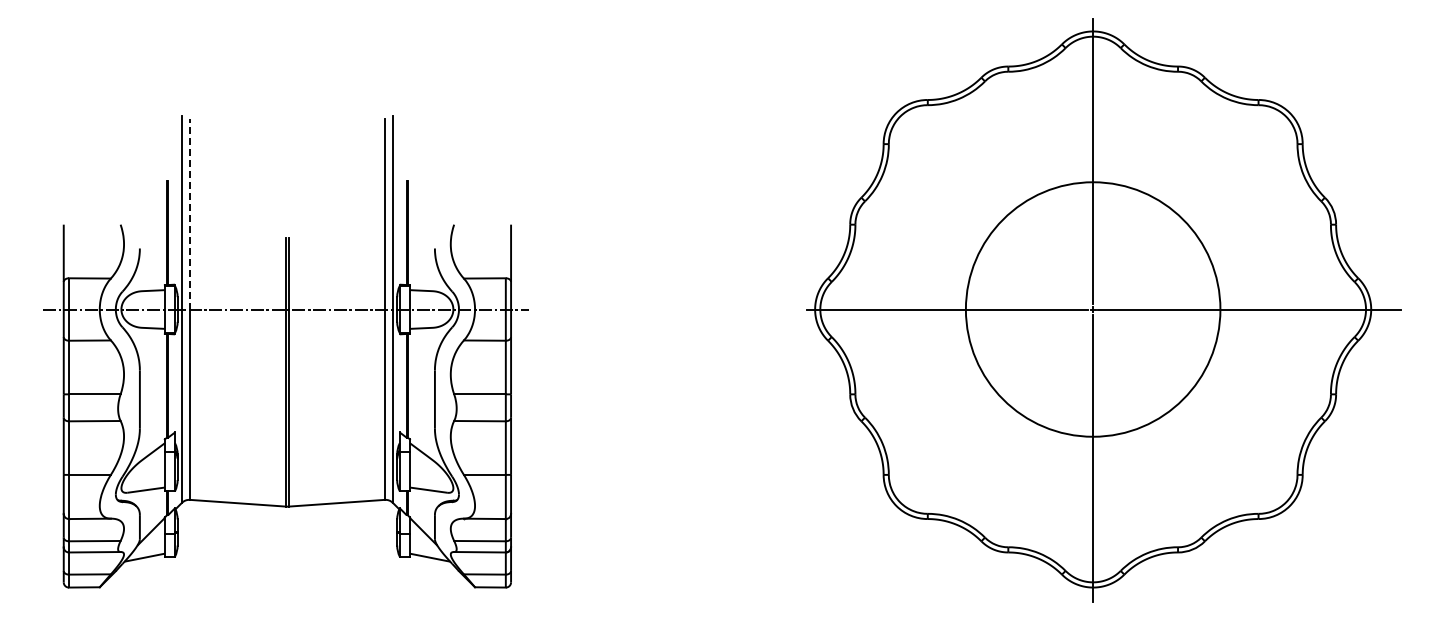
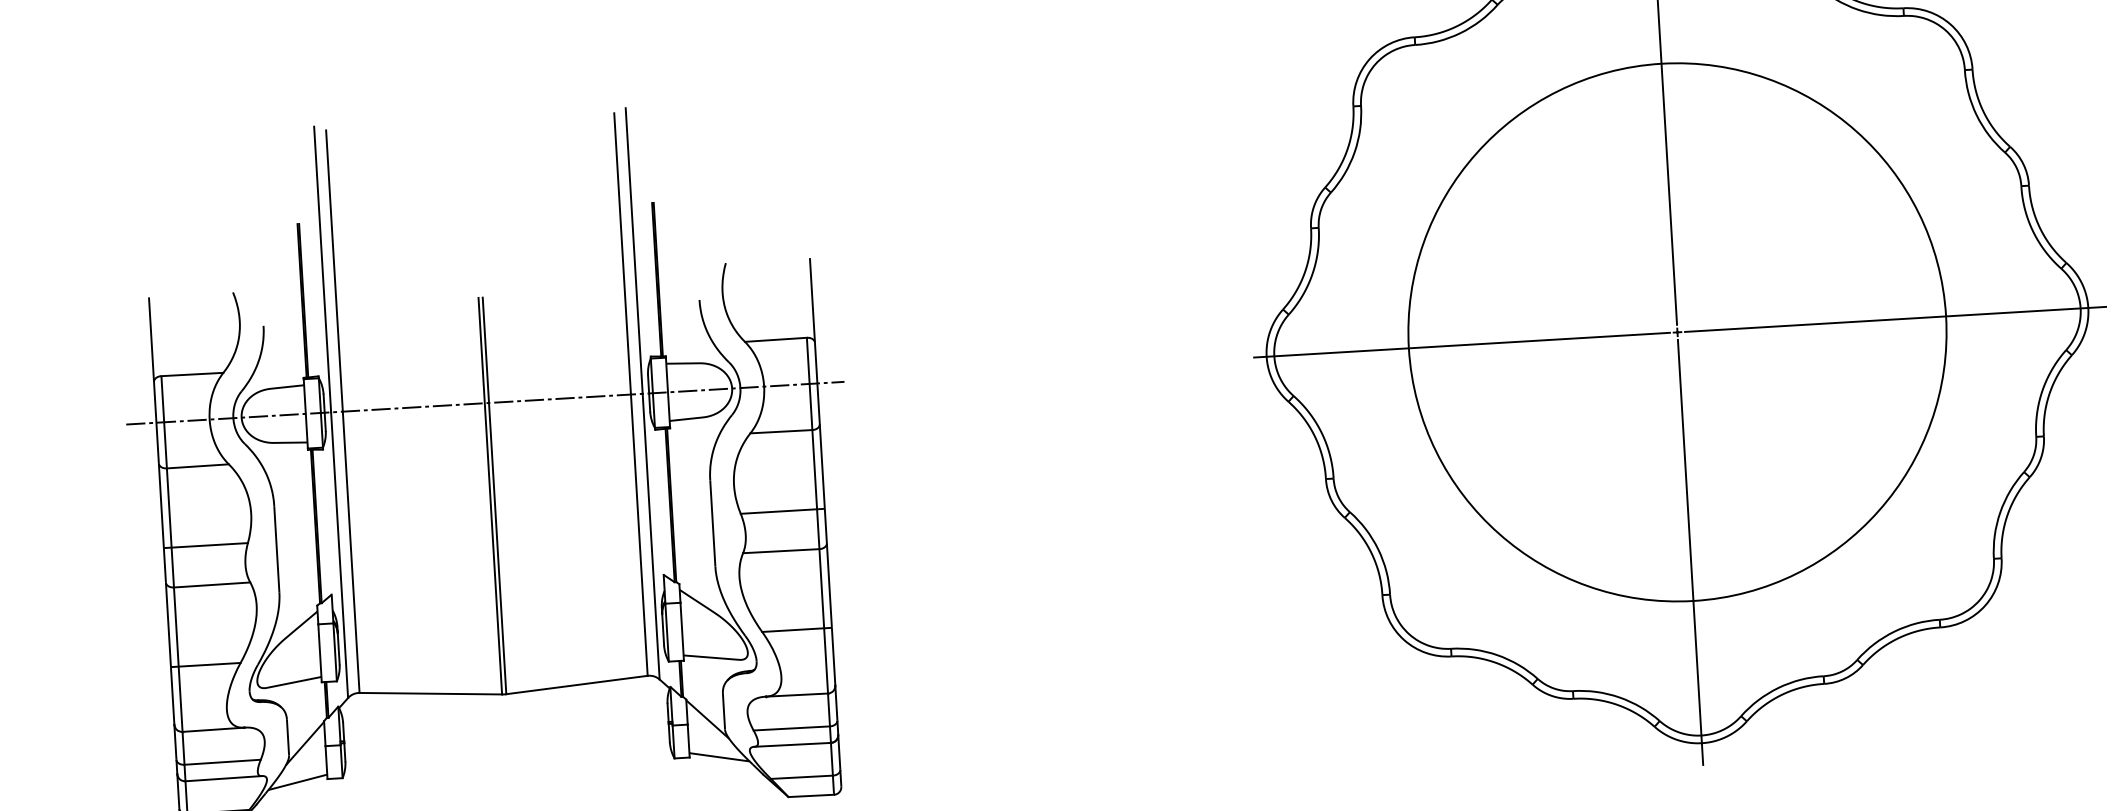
line: (189, 213) -> (333, 269), dashed -> solid
circle: (1092, 309) -> (1676, 332), size x1.43

